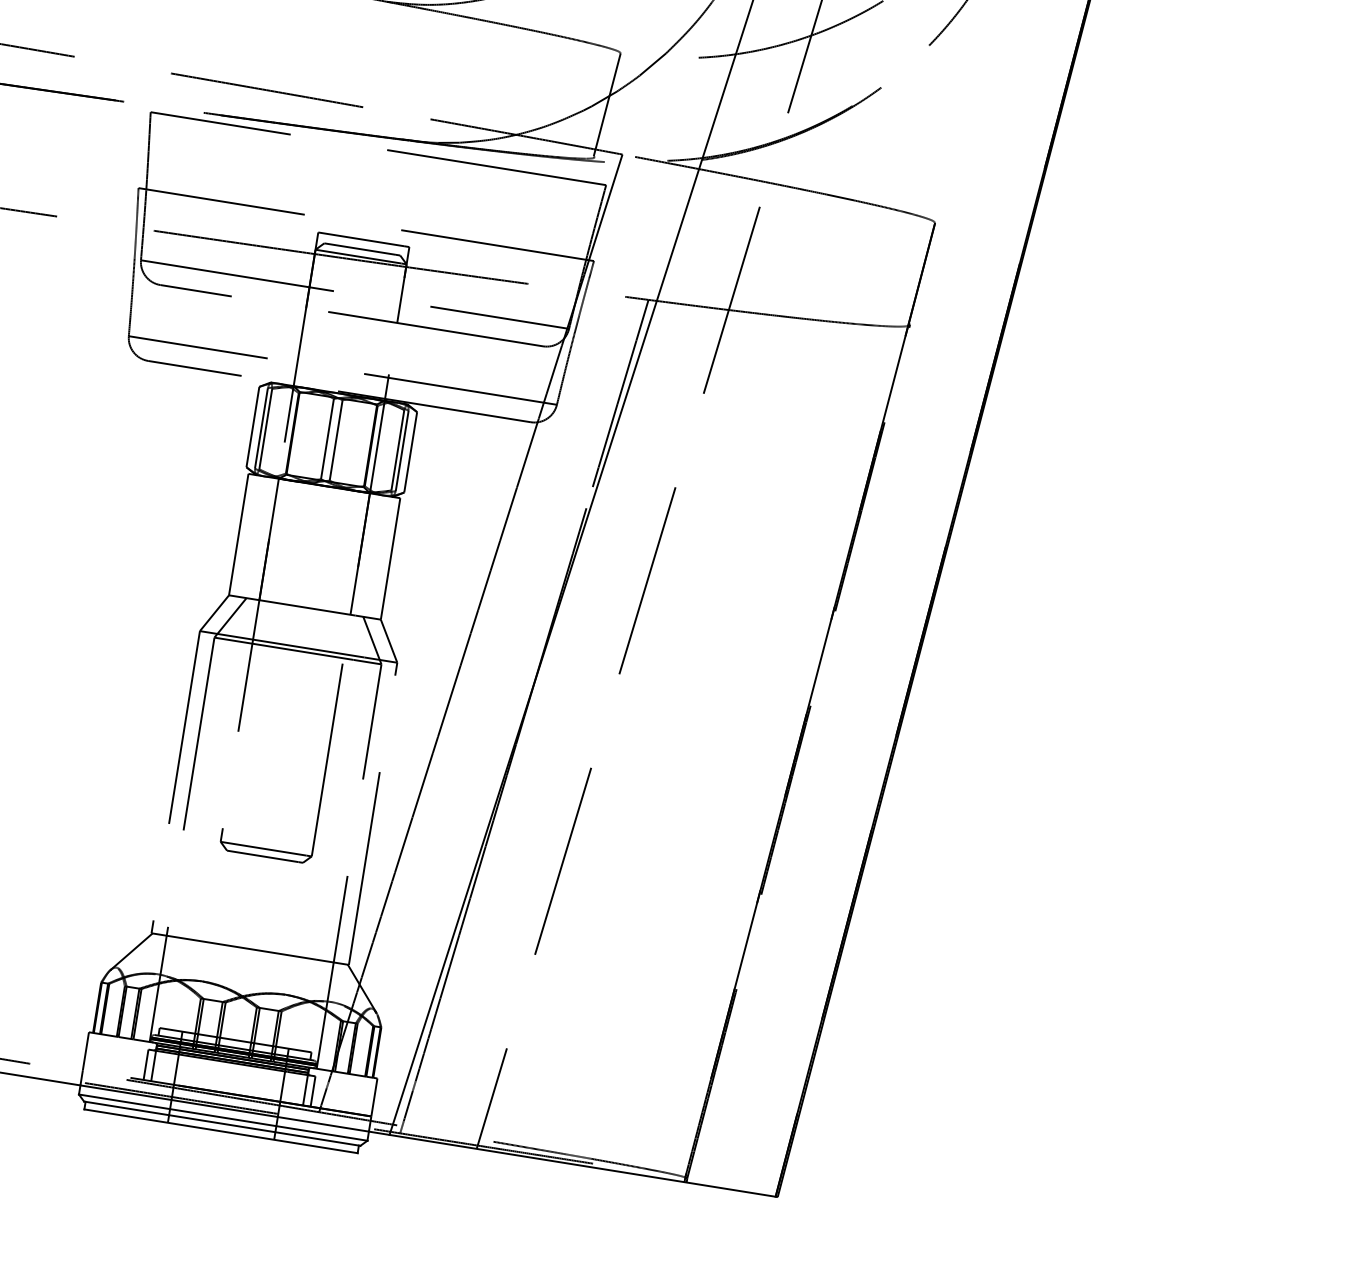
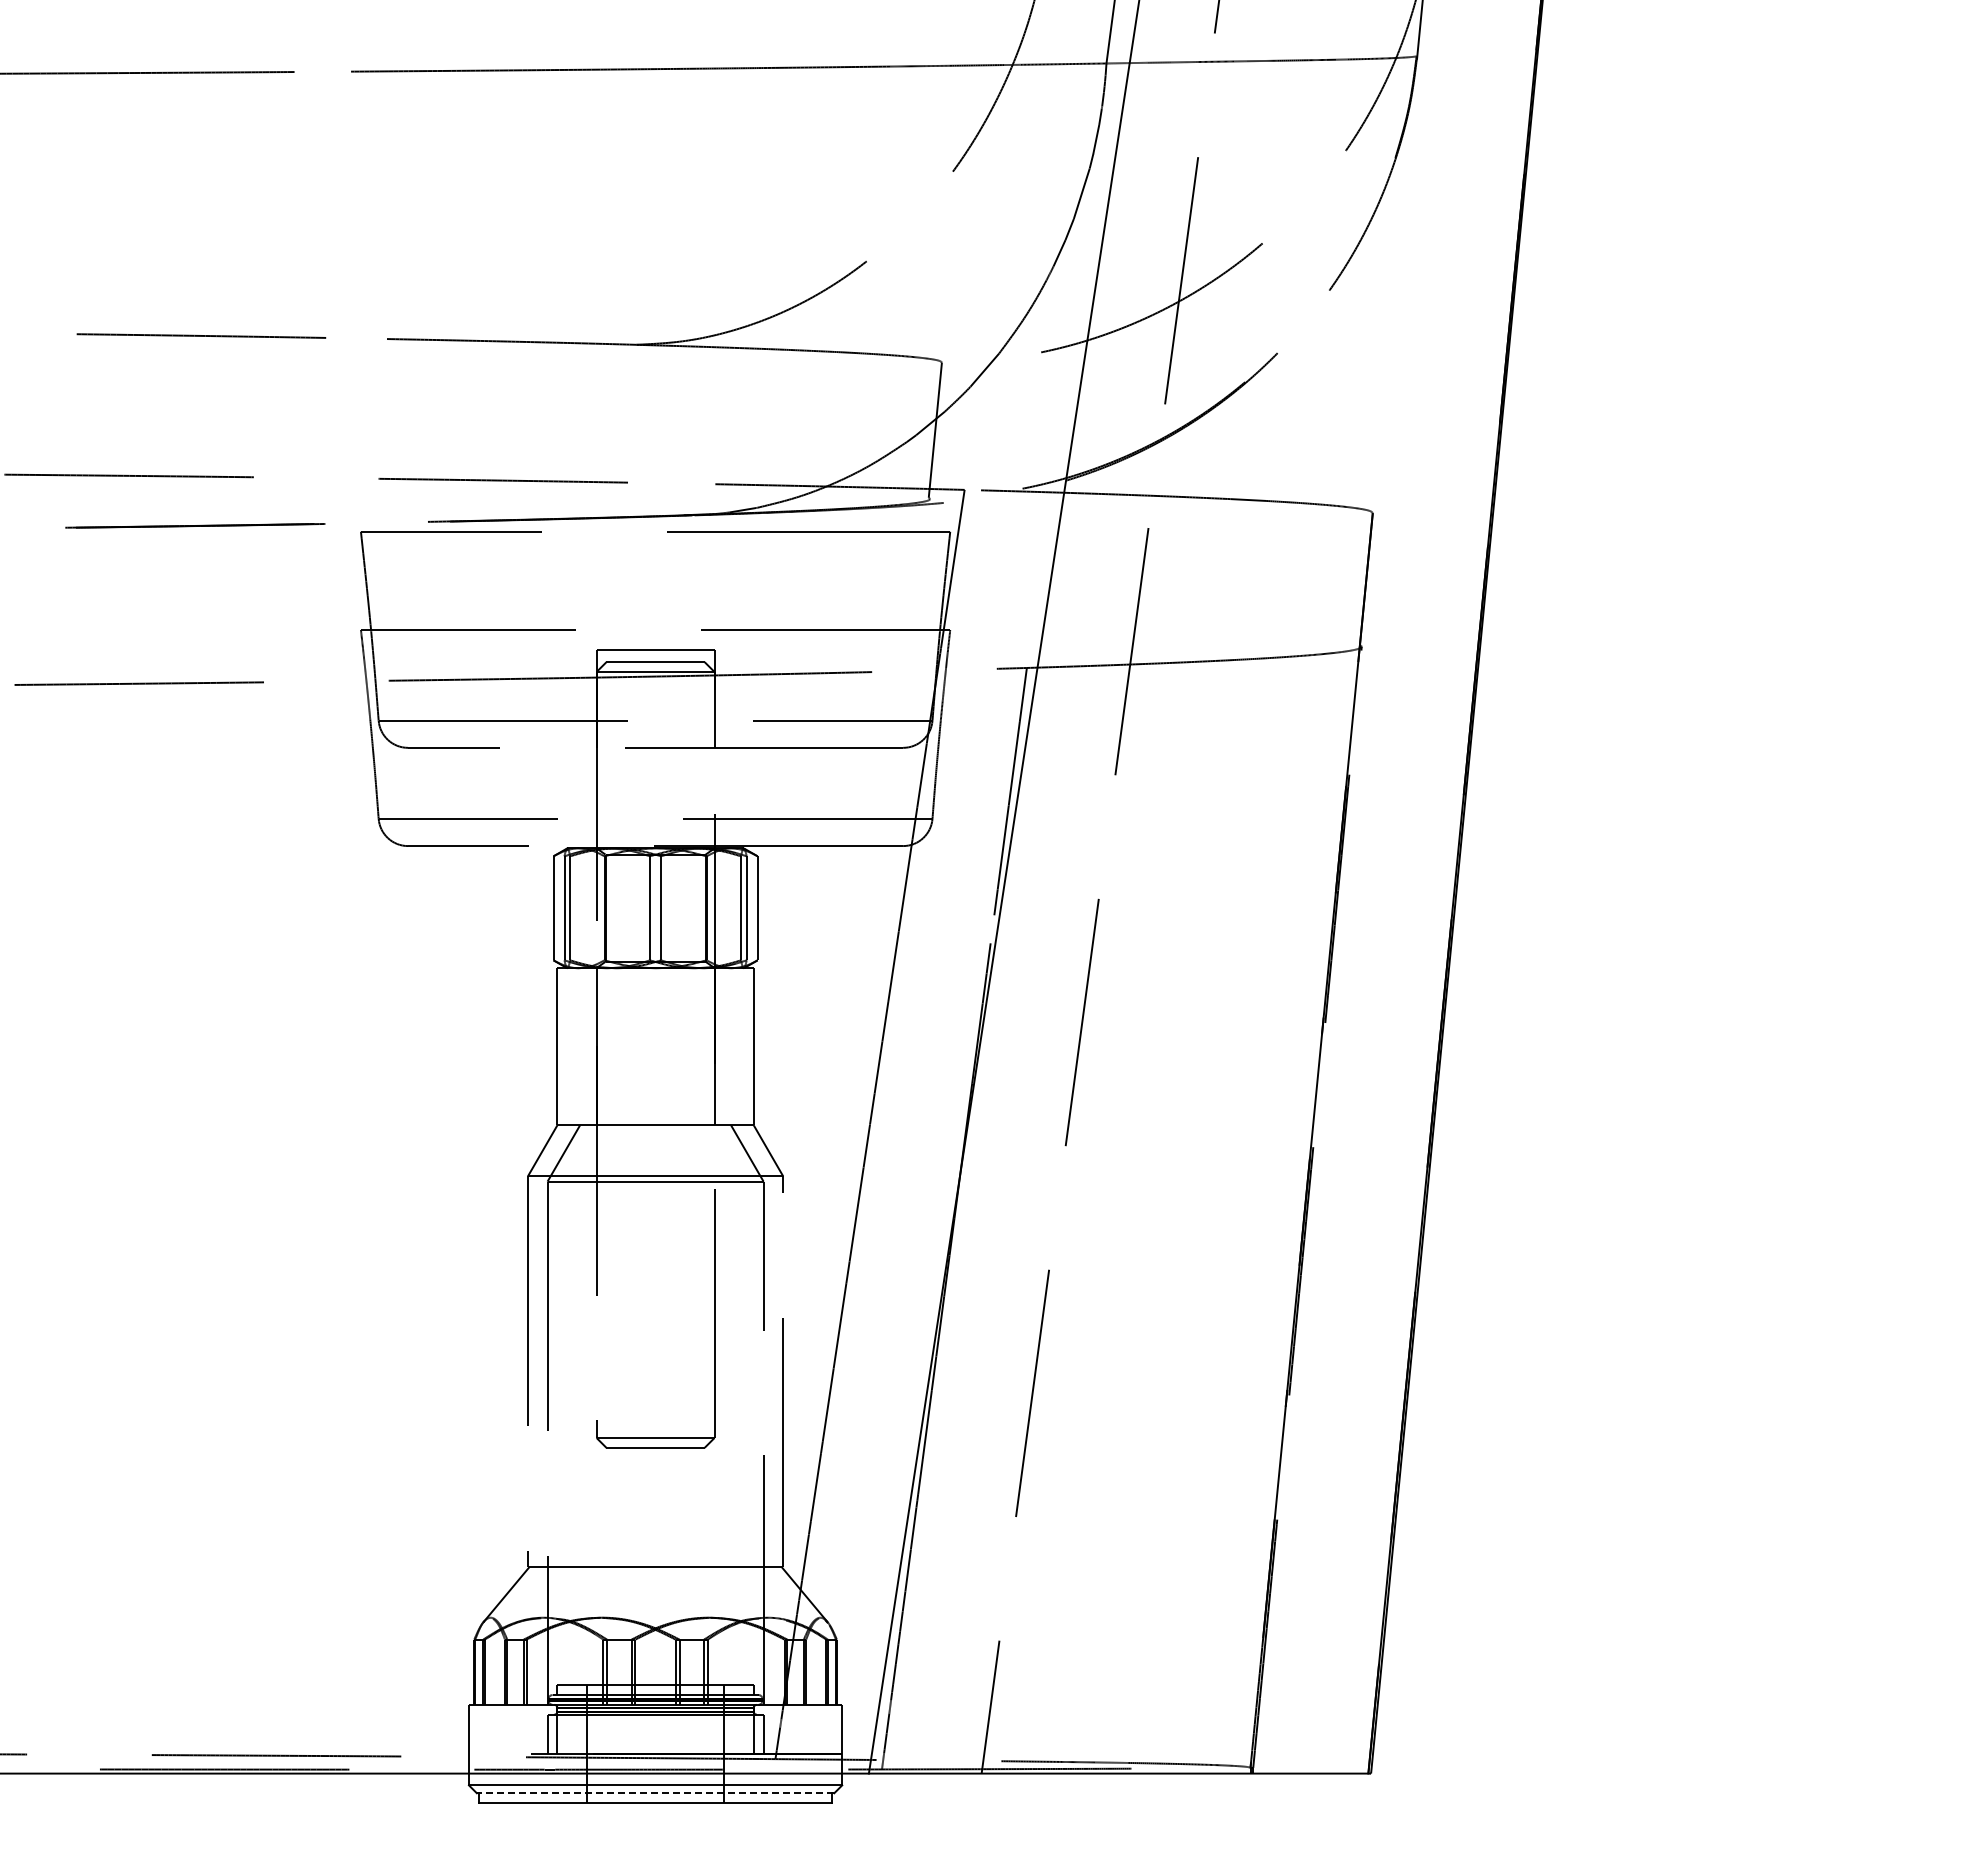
line: (222, 1123) -> (655, 1793), solid -> dashed

